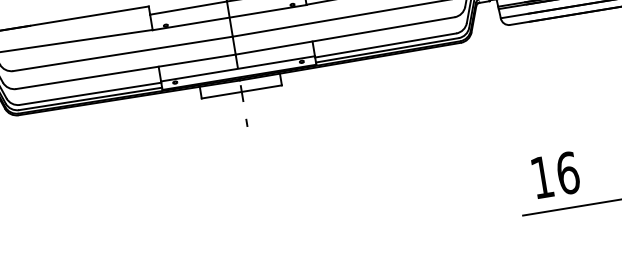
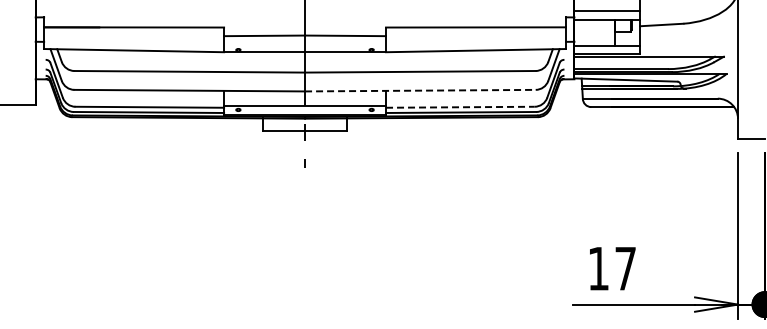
line: (345, 35) -> (420, 90), solid -> dashed
line: (385, 45) -> (460, 107), solid -> dashed
text: (567, 173) -> (625, 268), 16 -> 17

